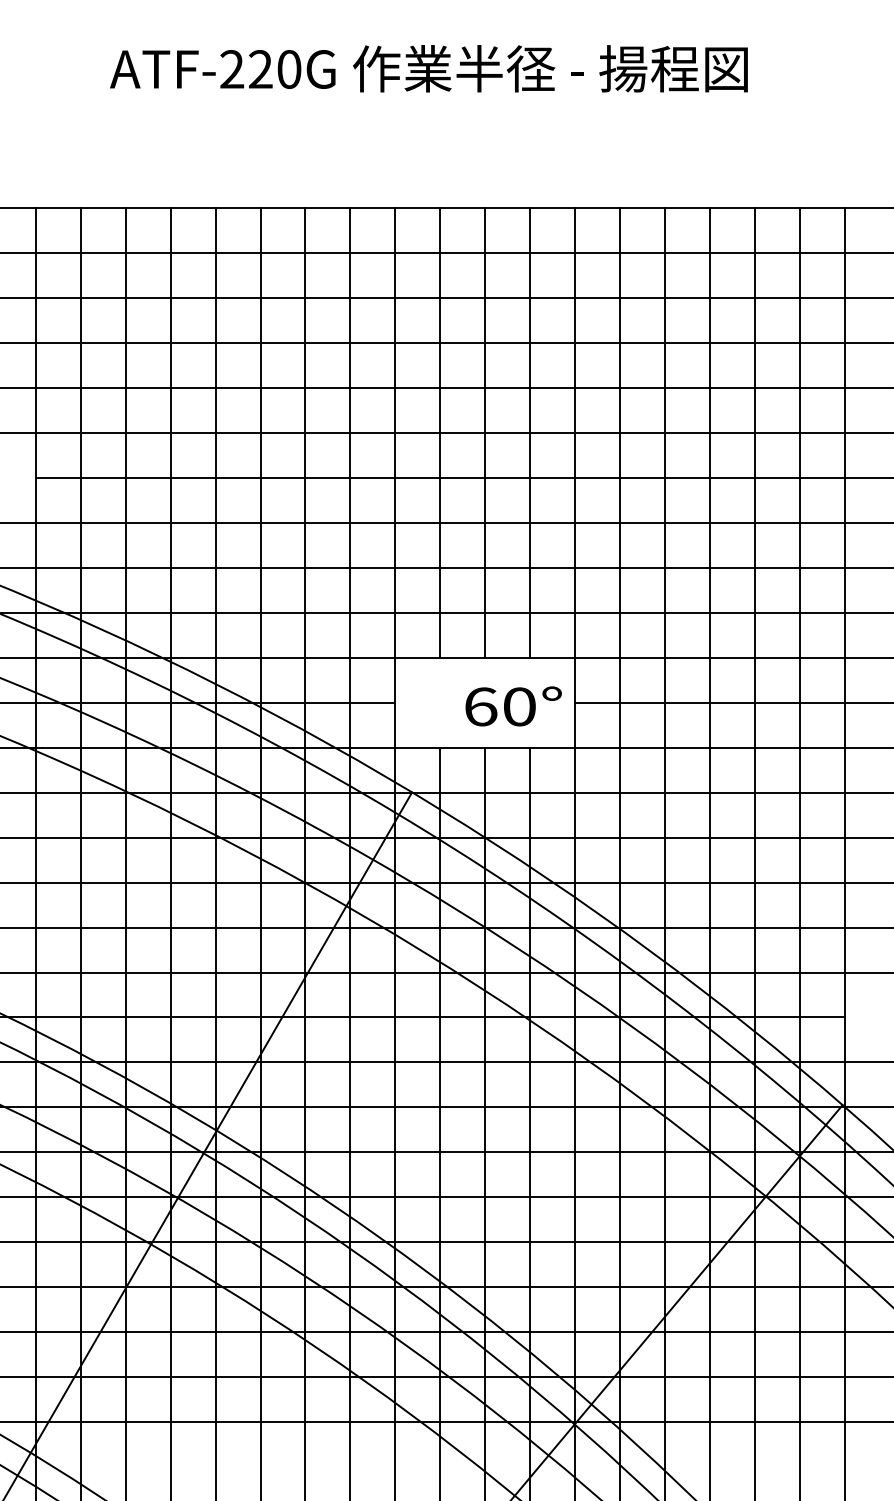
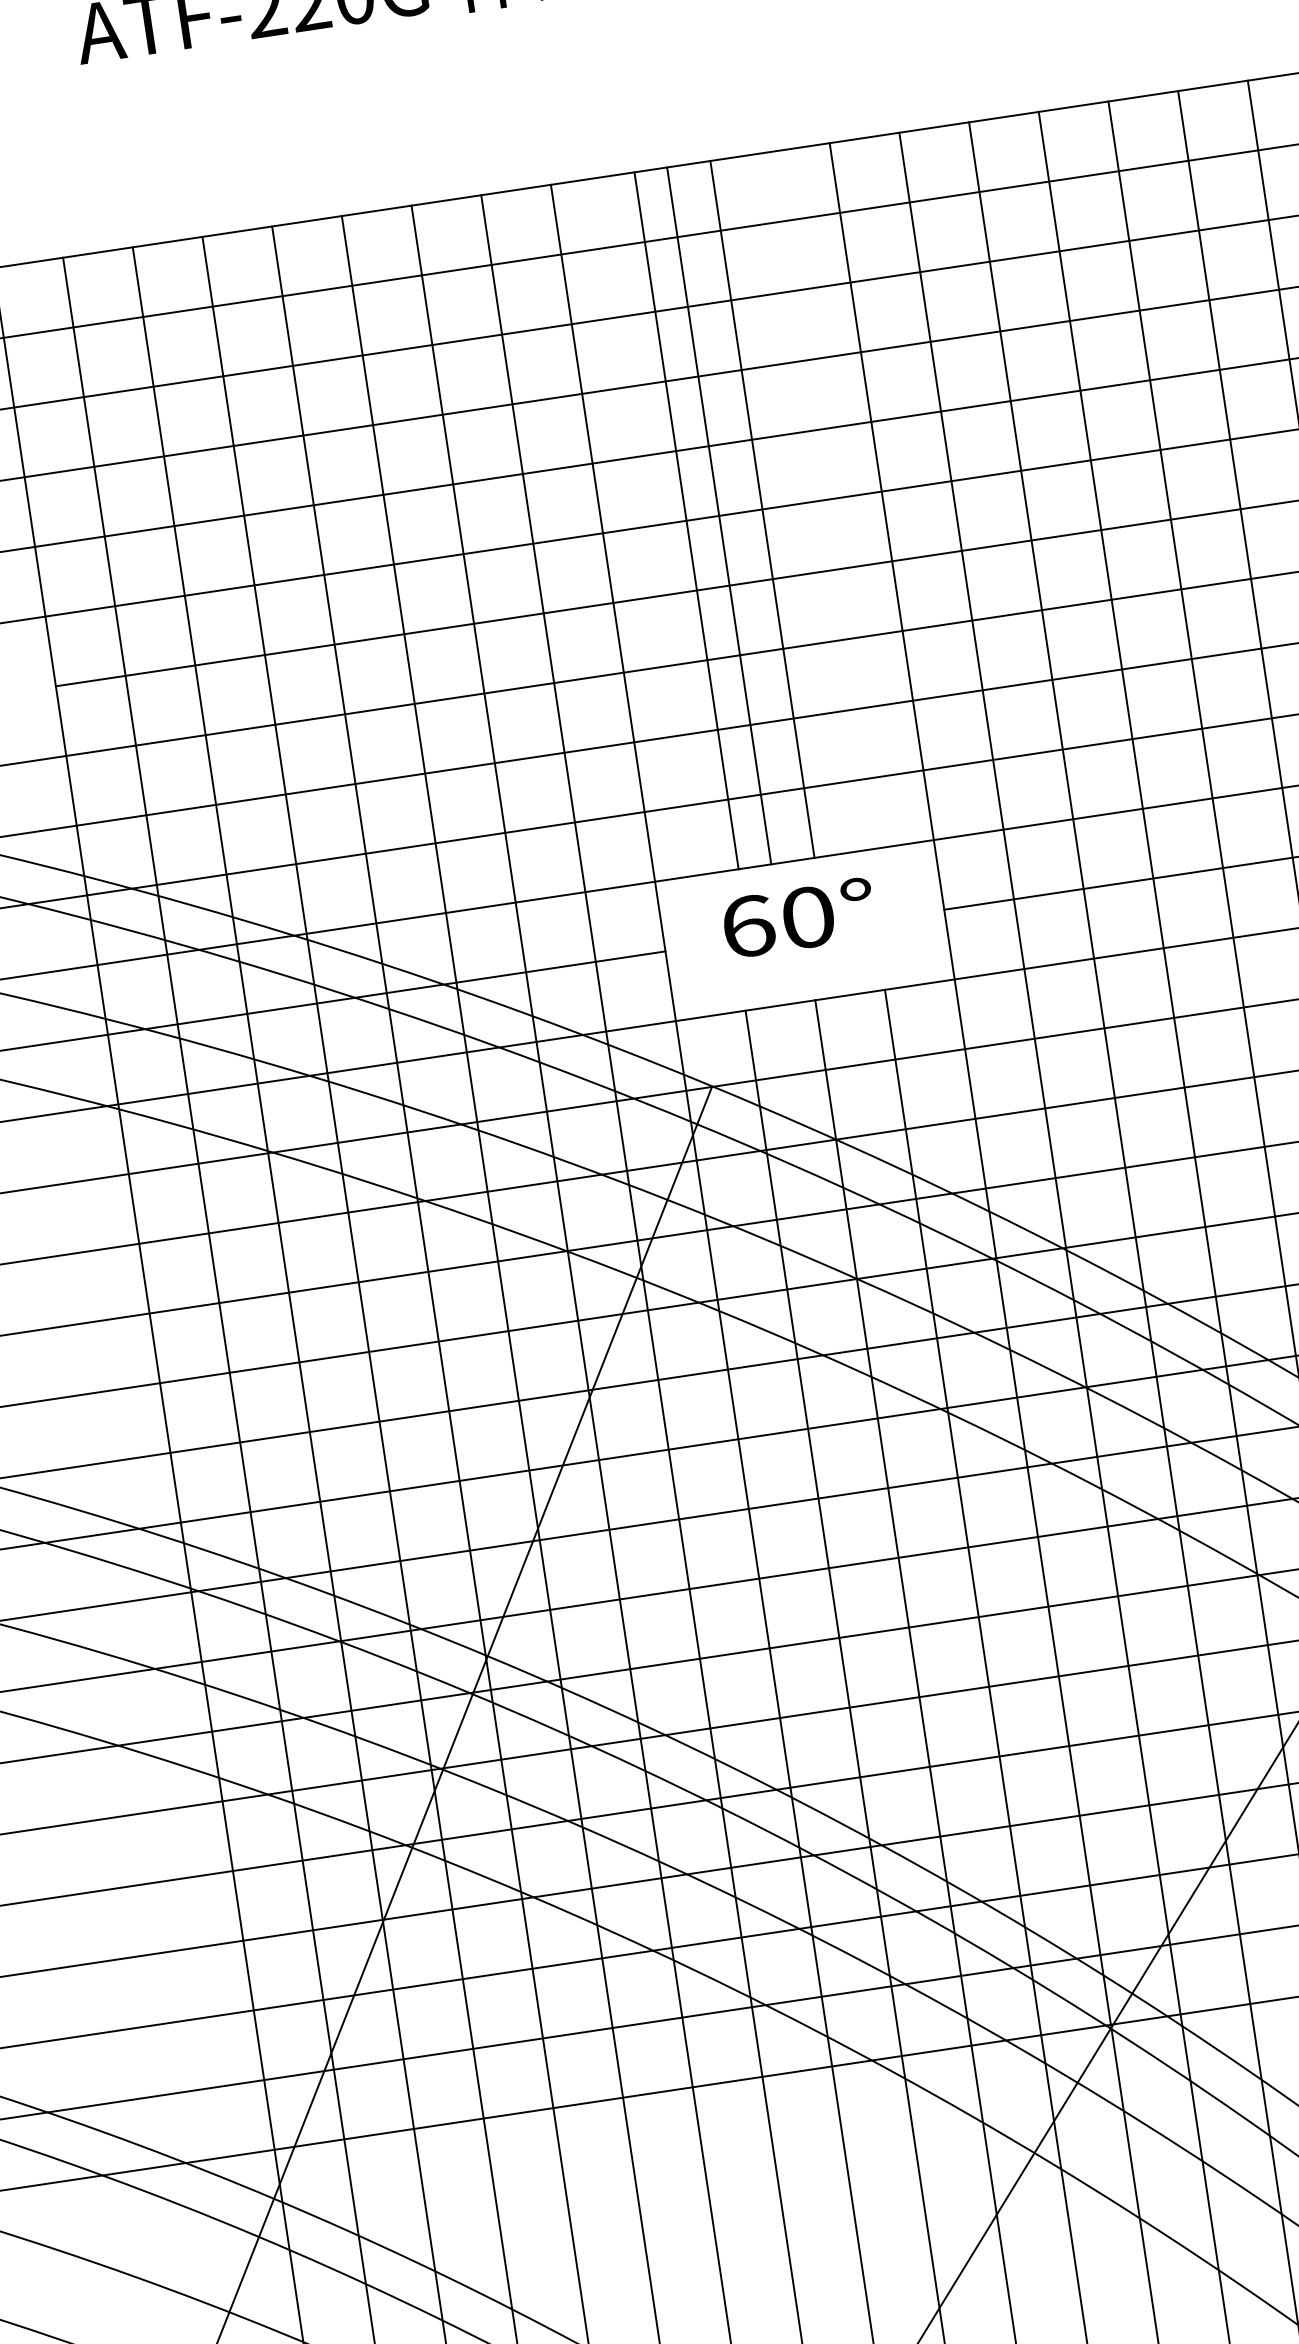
line: (440, 432) -> (719, 514), moved
line: (485, 432) -> (686, 519), moved
line: (530, 432) -> (762, 508), moved
text: (513, 706) -> (798, 918), moved

